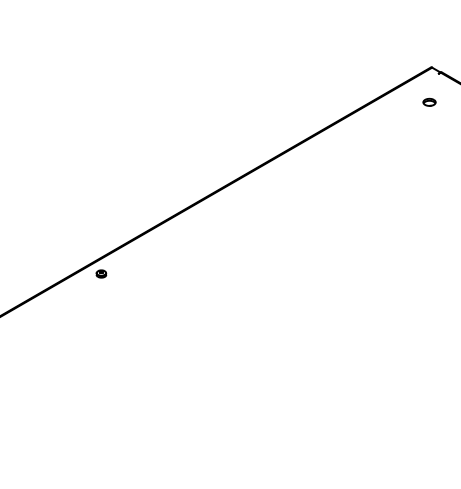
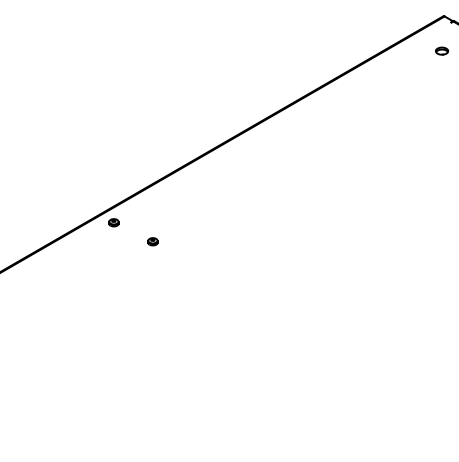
part: (140, 292) -> (152, 241), added

